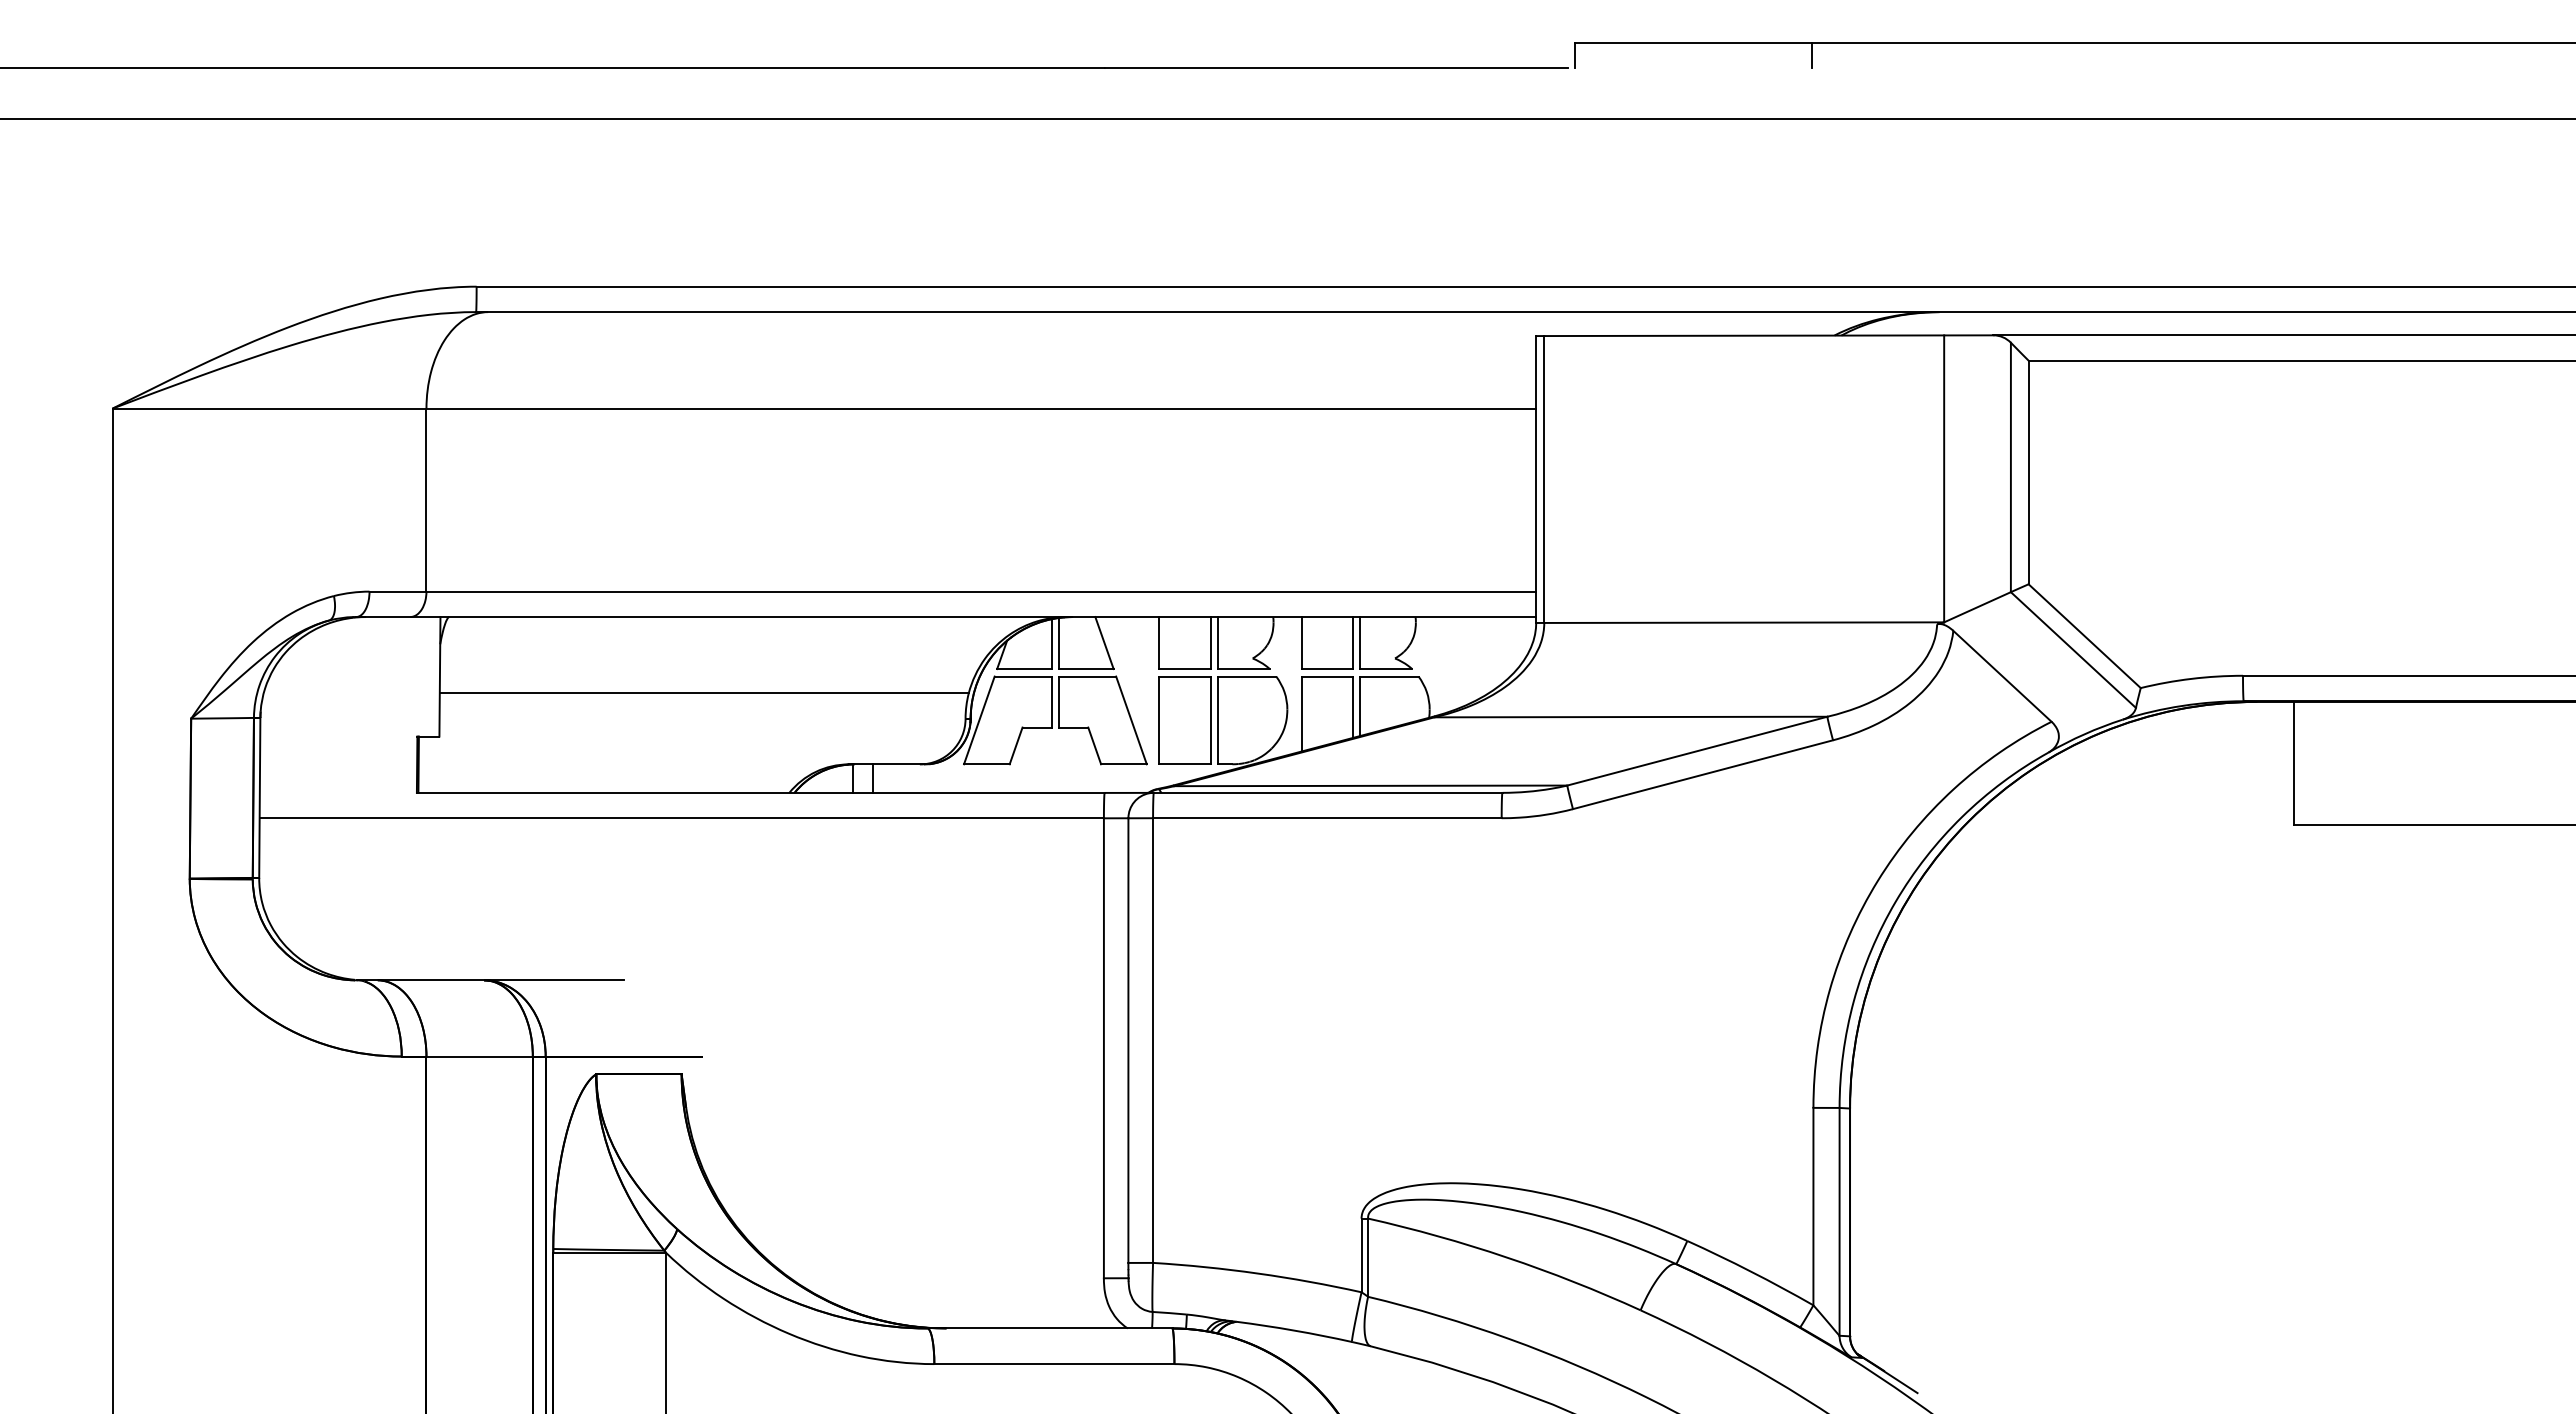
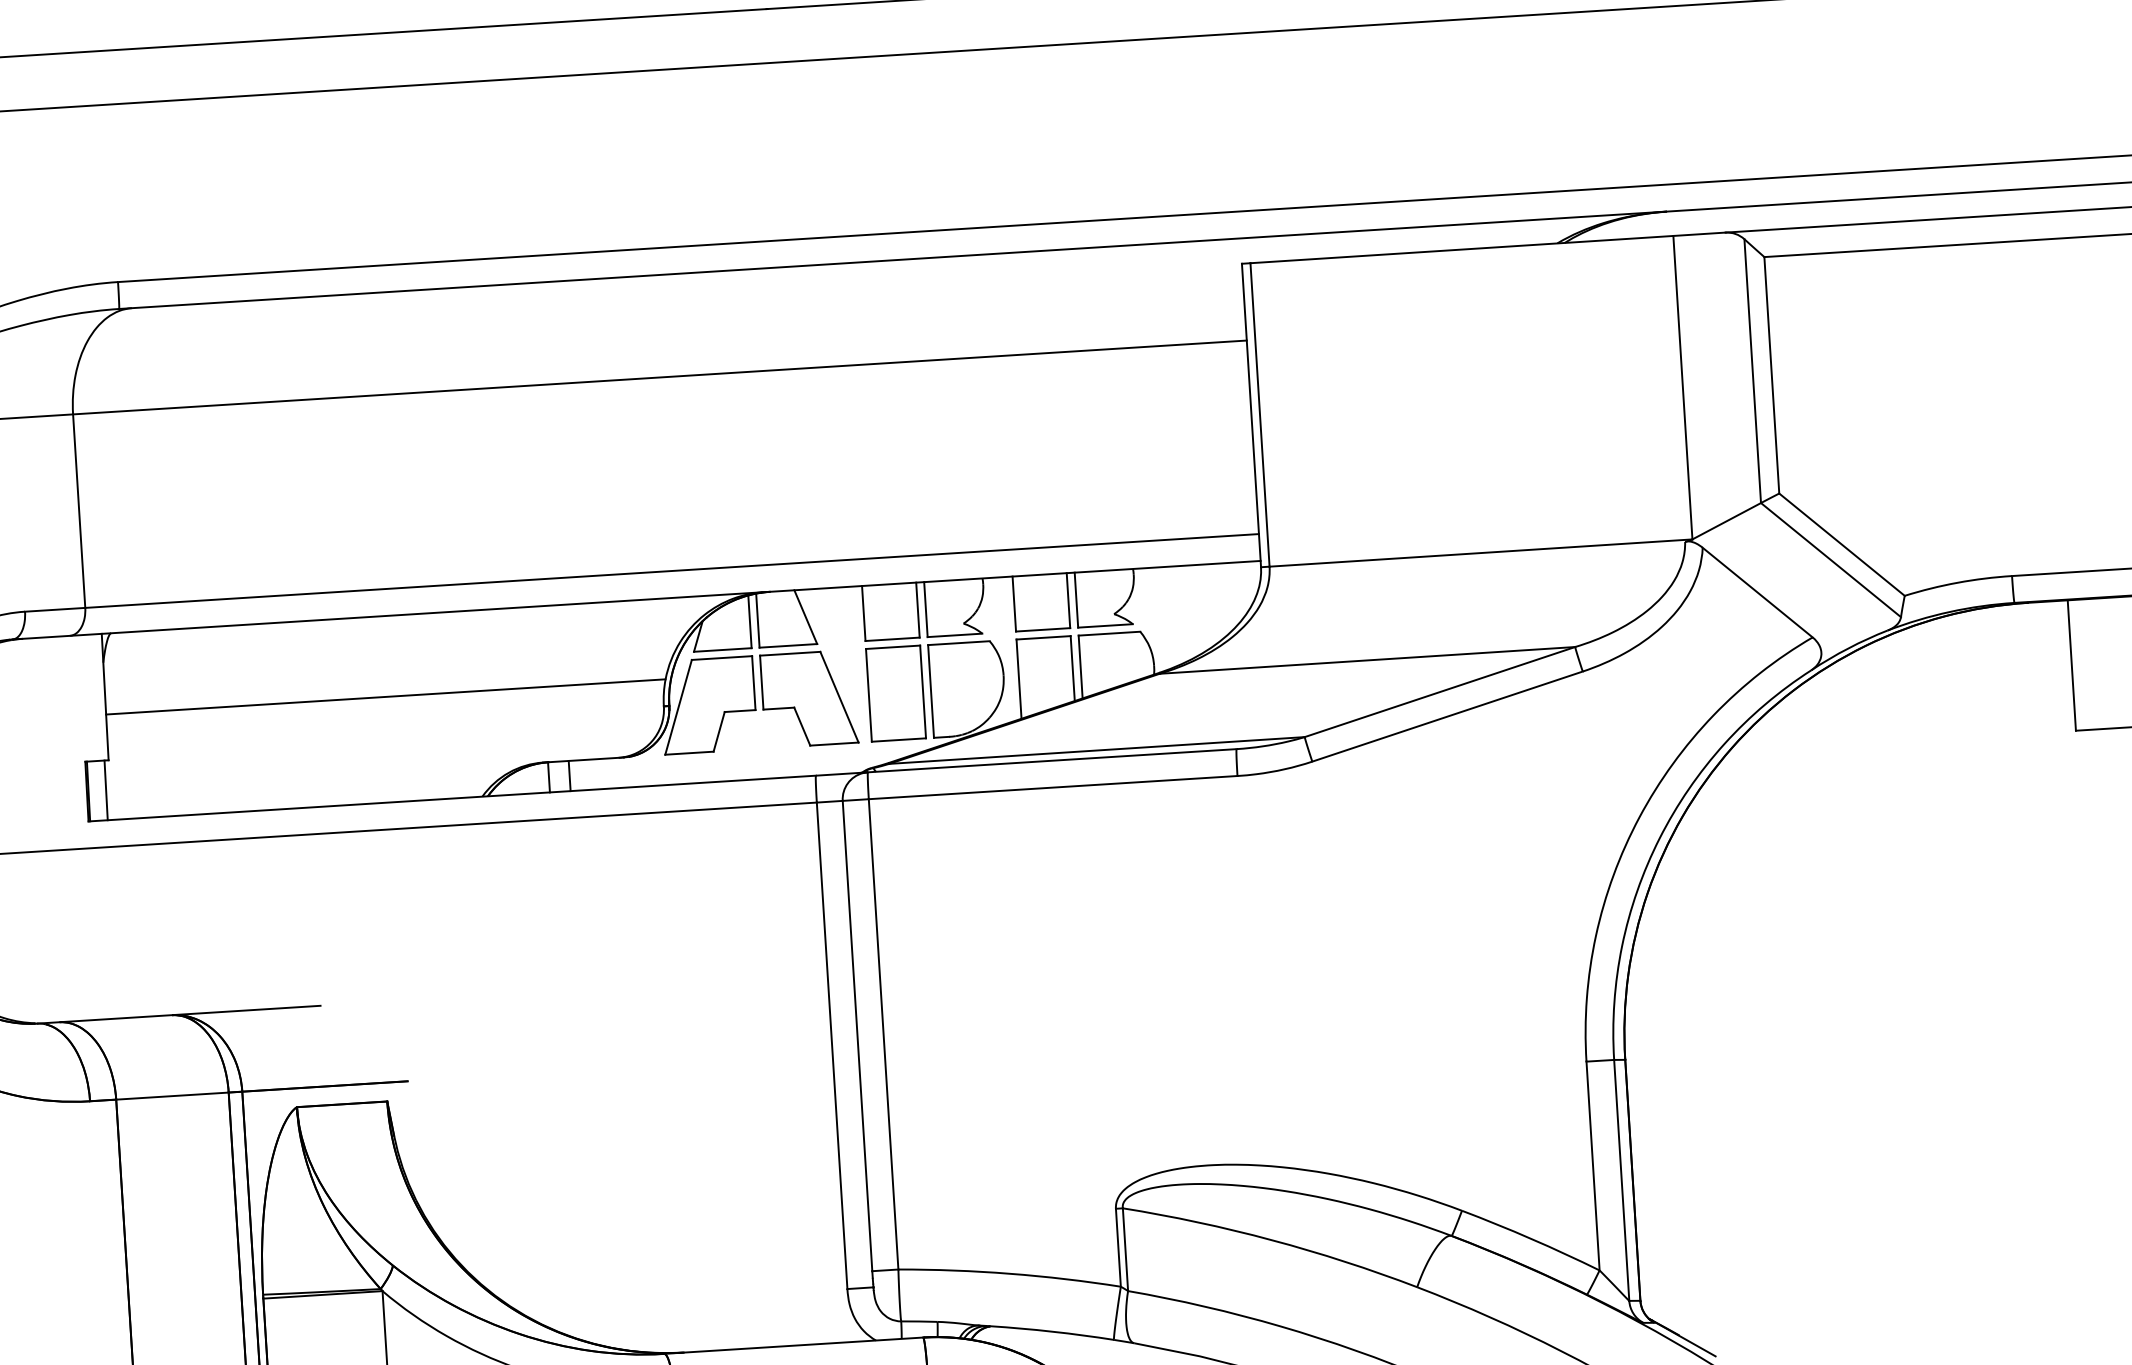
line: (435, 764) -> (106, 790), added

